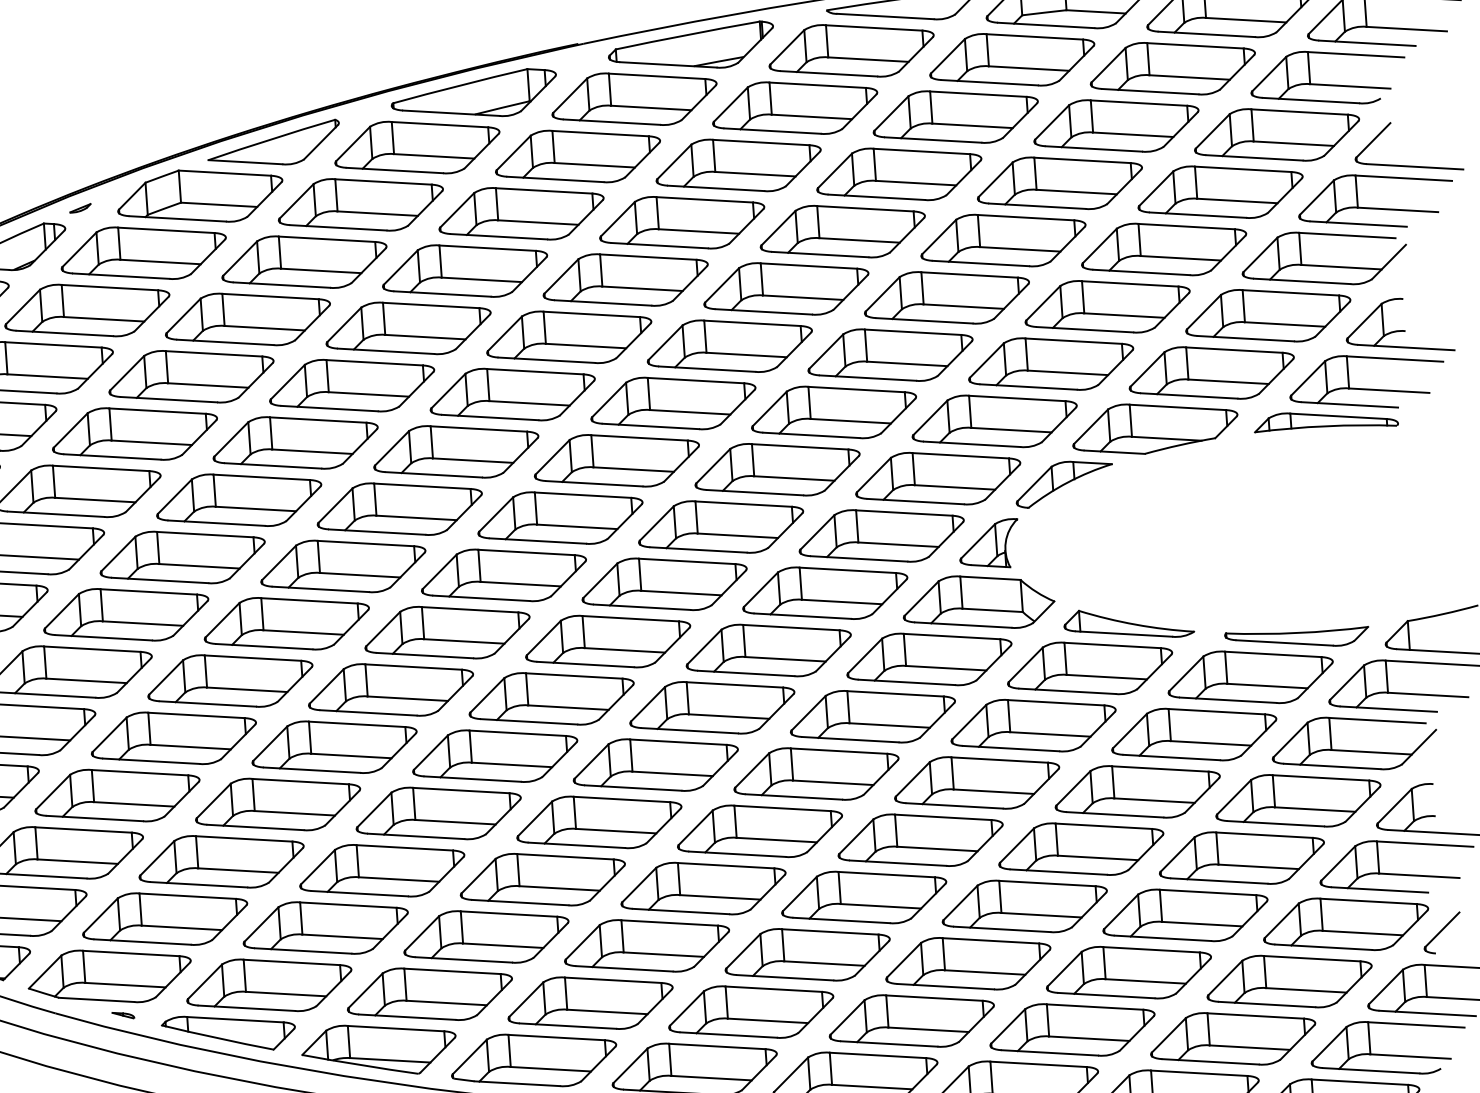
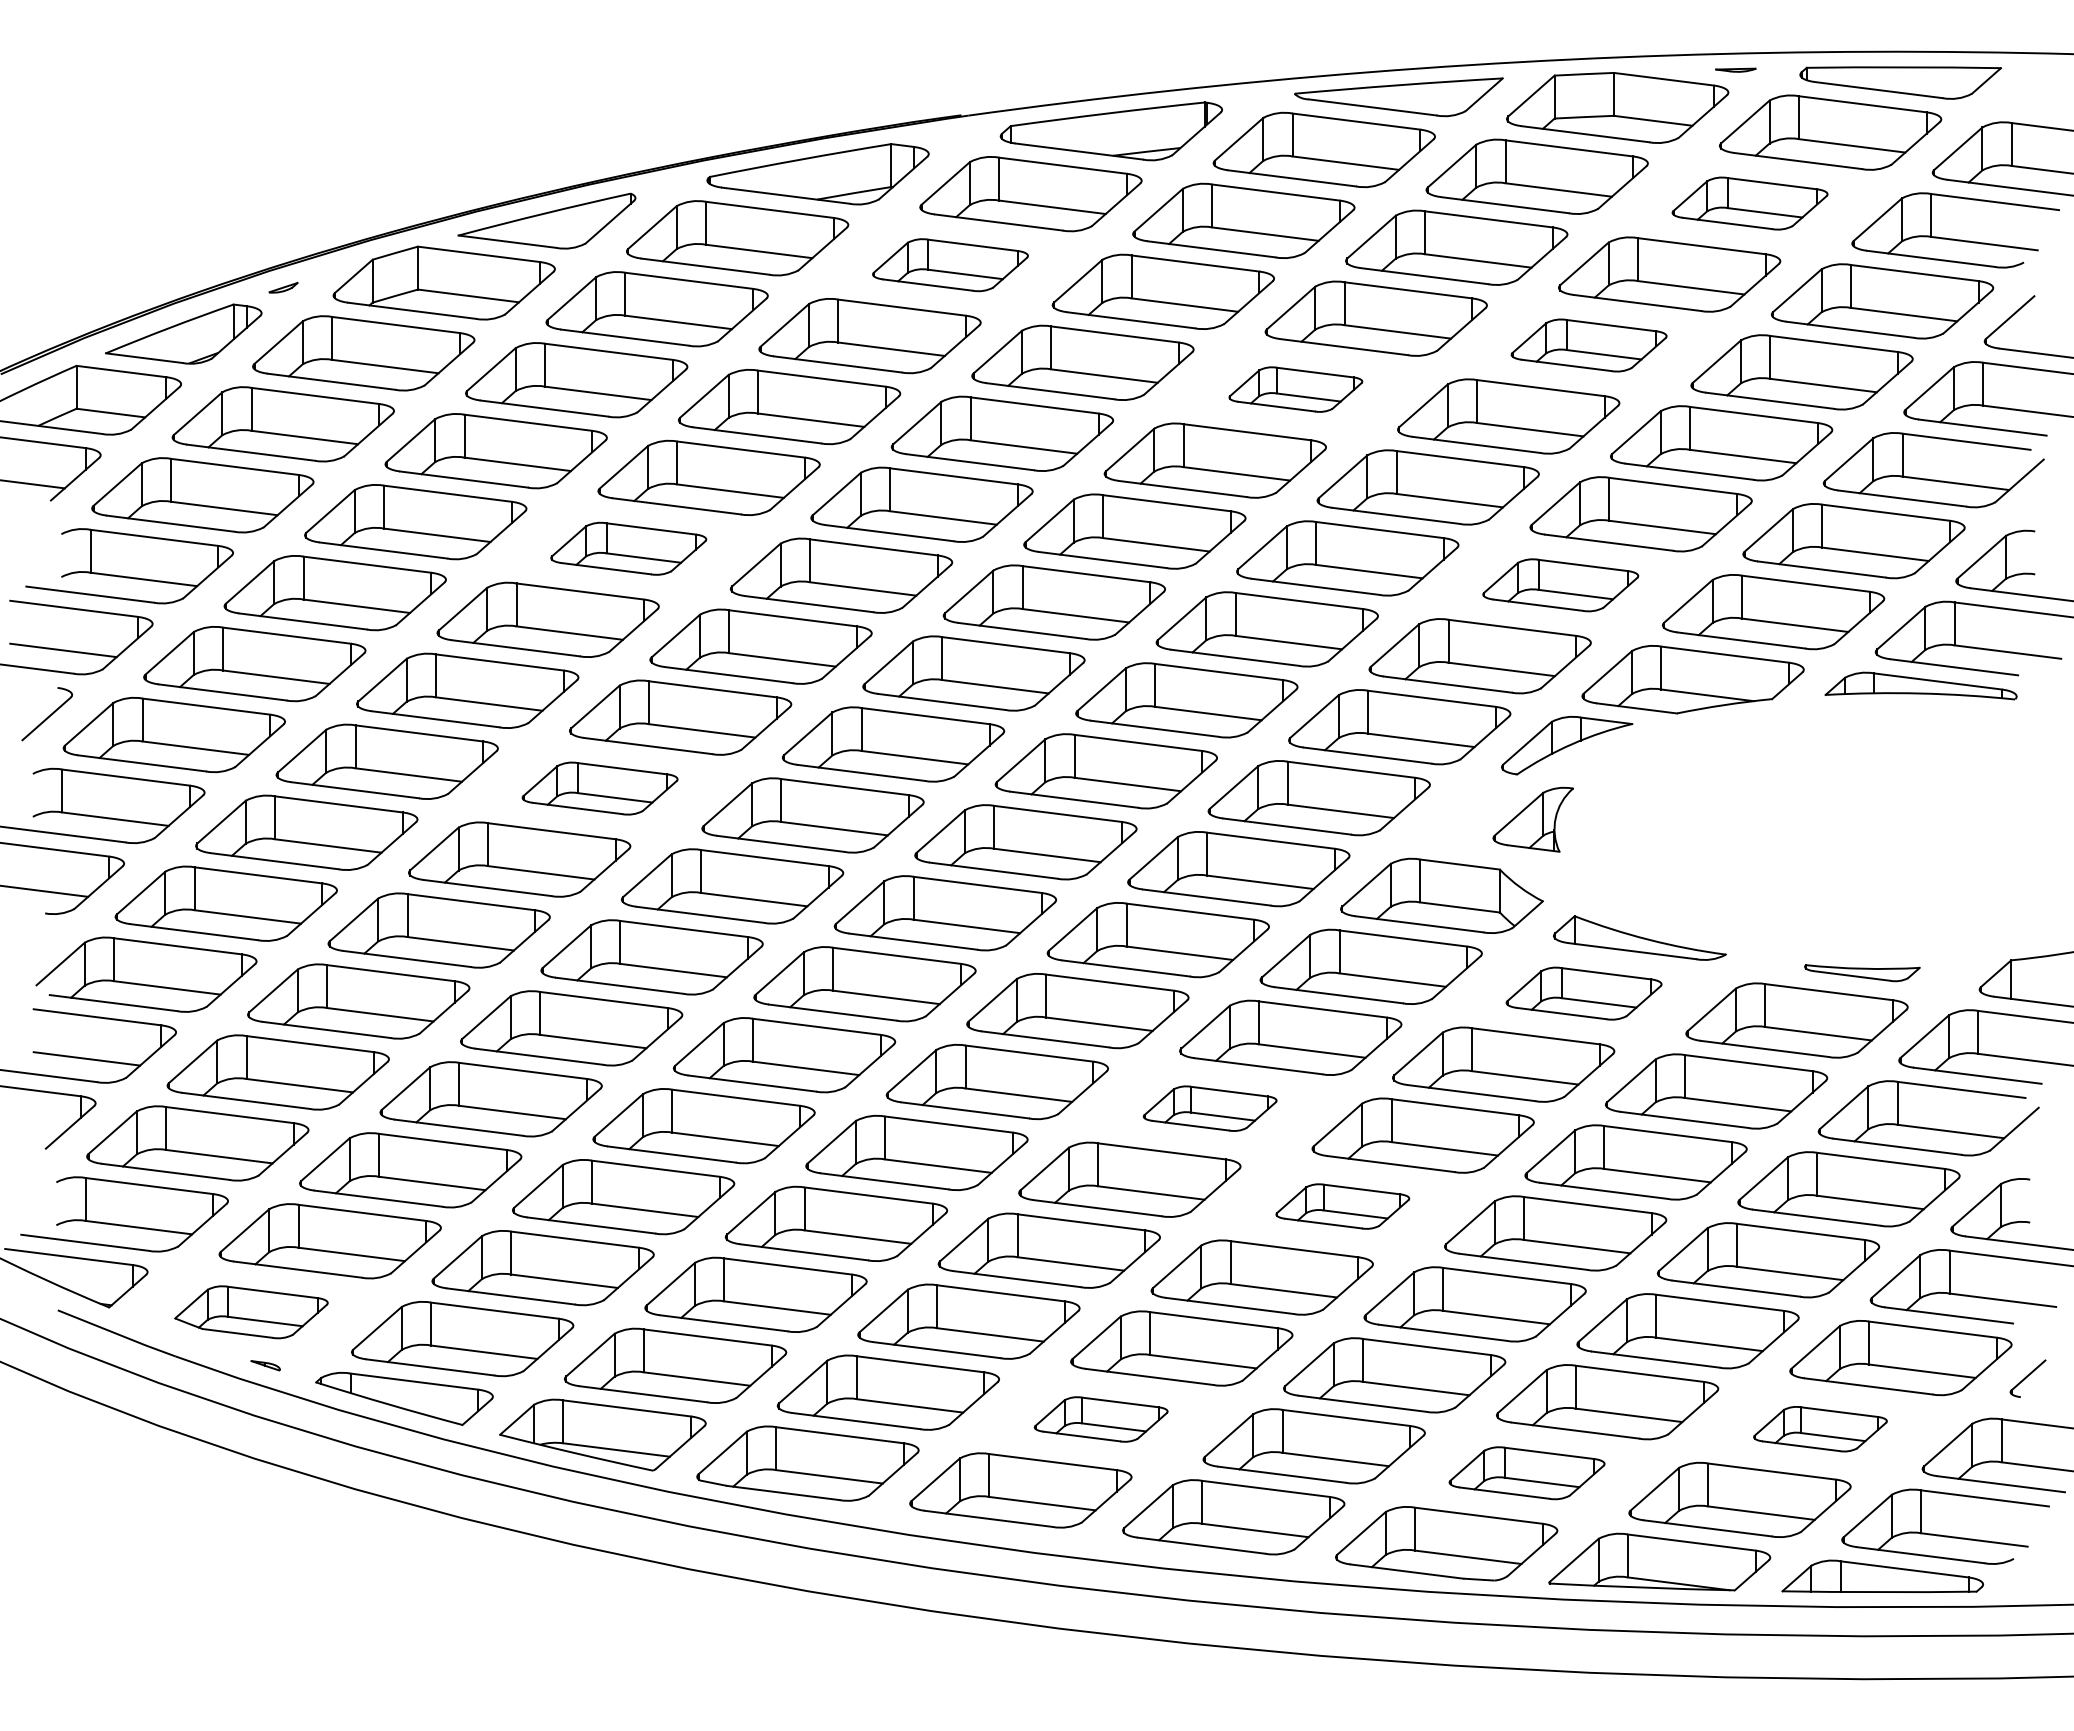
part: (1172, 68) -> (1749, 203), size x0.7
part: (578, 156) -> (950, 265), size x0.7
part: (1059, 183) -> (1588, 345), size x0.7
part: (842, 231) -> (1295, 389), size x0.6
part: (1051, 364) -> (1560, 585), size x0.7
part: (352, 385) -> (628, 548), size x0.7
part: (988, 544) -> (1532, 819), moved
part: (342, 566) -> (599, 788), size x0.7
part: (1297, 637) -> (1862, 972), size x0.6
part: (1089, 668) -> (1583, 993), size x0.7
part: (815, 773) -> (1209, 1108), size x0.6
part: (920, 840) -> (1342, 1206), size x0.6
part: (1441, 933) -> (2027, 1378), size x0.7
part: (109, 976) -> (251, 1312), size x0.7
part: (1289, 981) -> (1820, 1429), size x0.6
part: (750, 1012) -> (1100, 1419), size x0.6
part: (1072, 1030) -> (1526, 1473), size x0.7

